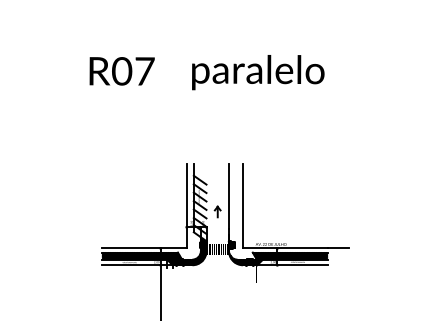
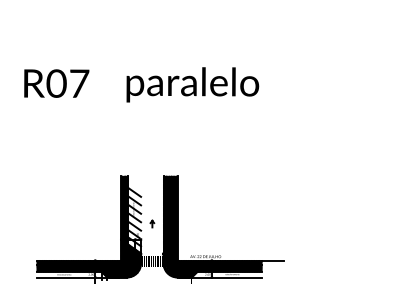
hatch: (151, 211) -> (86, 223), added
part: (217, 211) -> (152, 223), size x0.62
hatch: (278, 211) -> (213, 223), added

